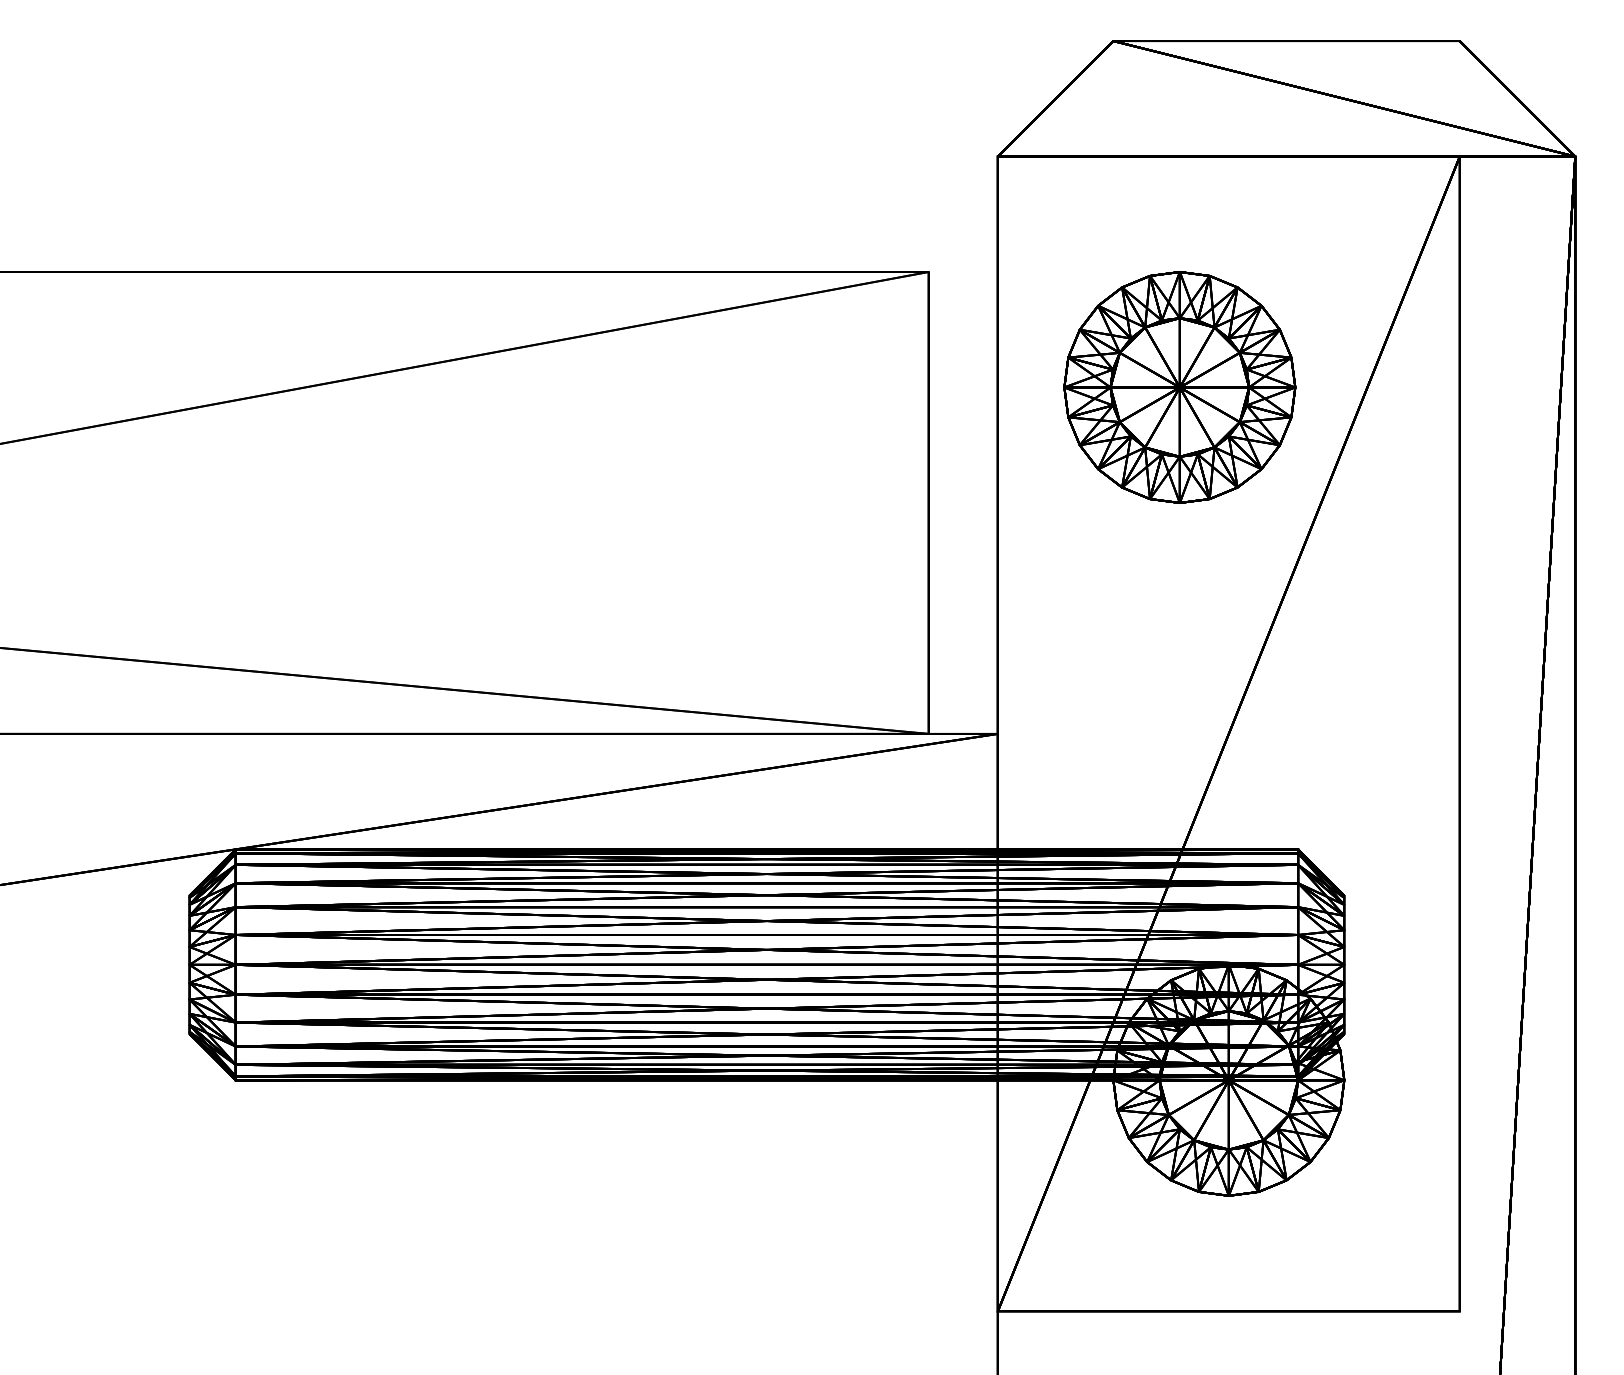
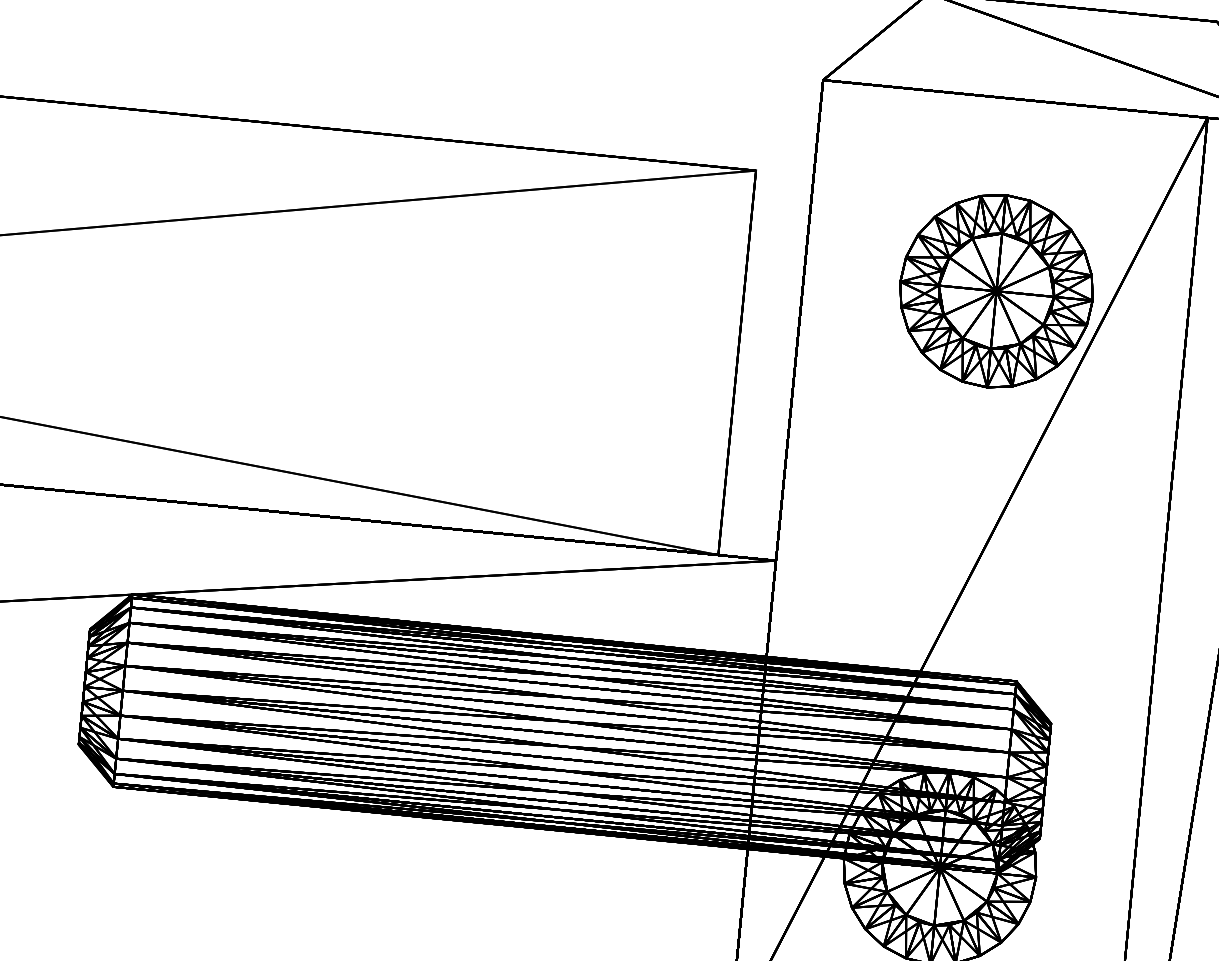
part: (1179, 387) -> (996, 291), moved

